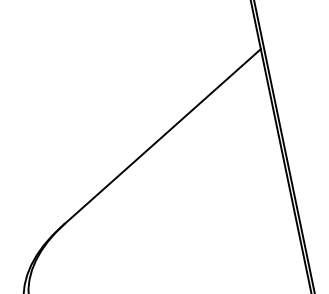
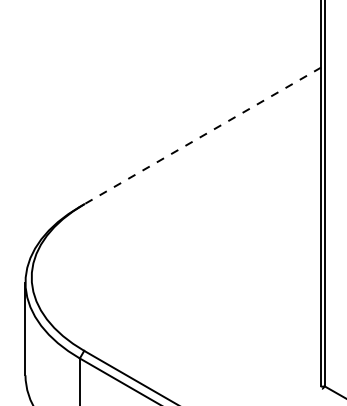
line: (162, 136) -> (202, 135), solid -> dashed

